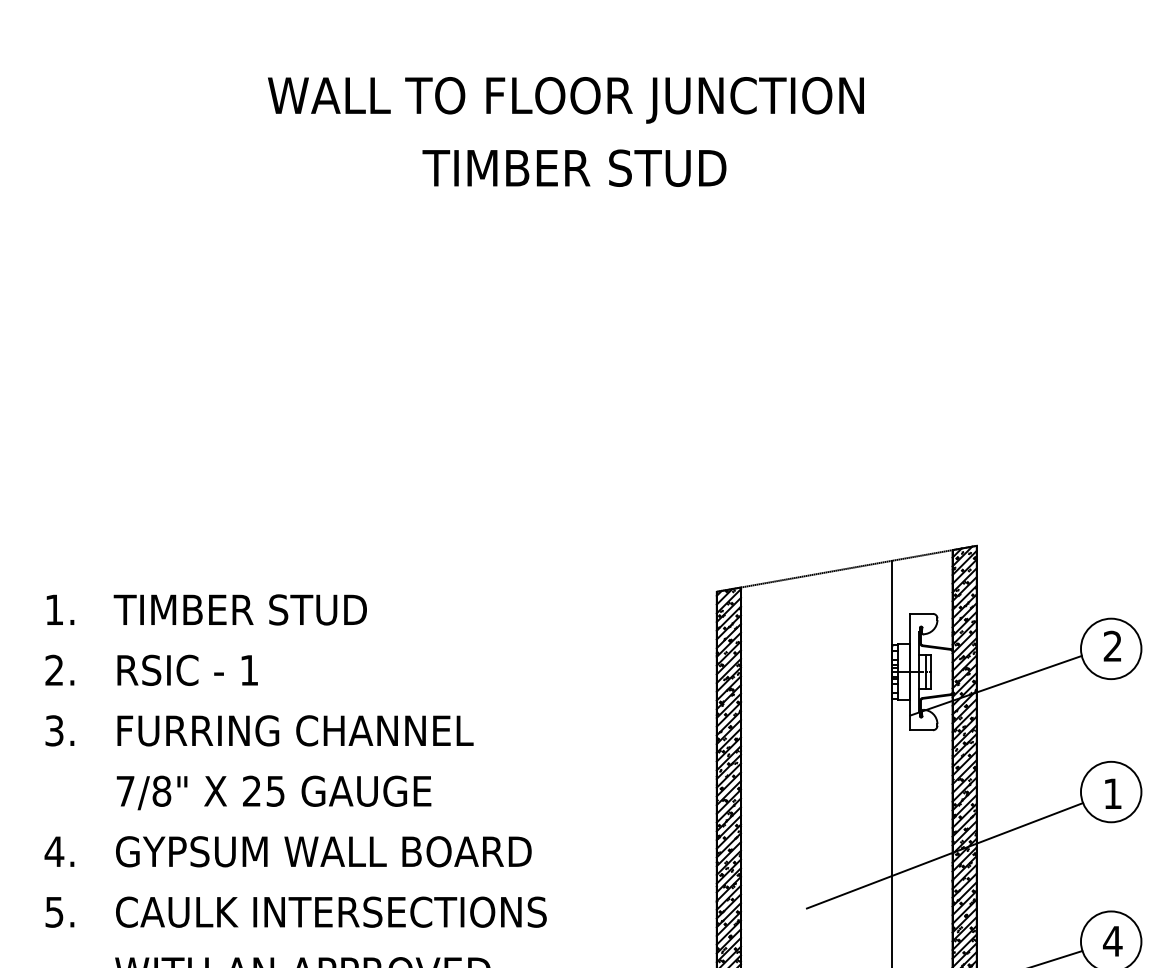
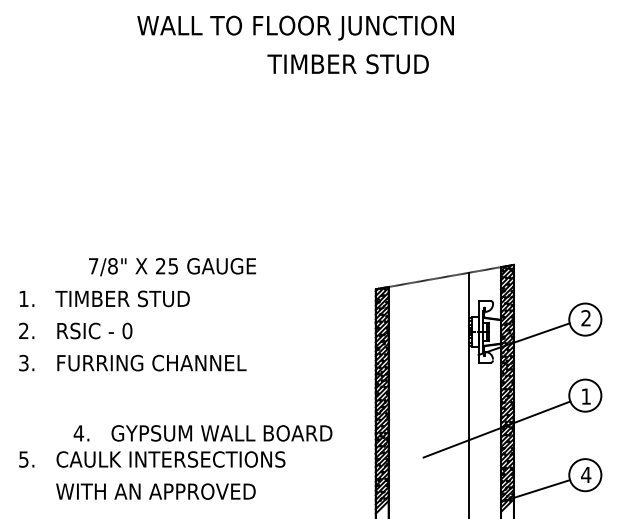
text: (573, 168) -> (347, 64), moved
text: (249, 669) -> (127, 330), 1 -> 0
text: (273, 793) -> (172, 267), moved
text: (287, 851) -> (202, 433), moved

